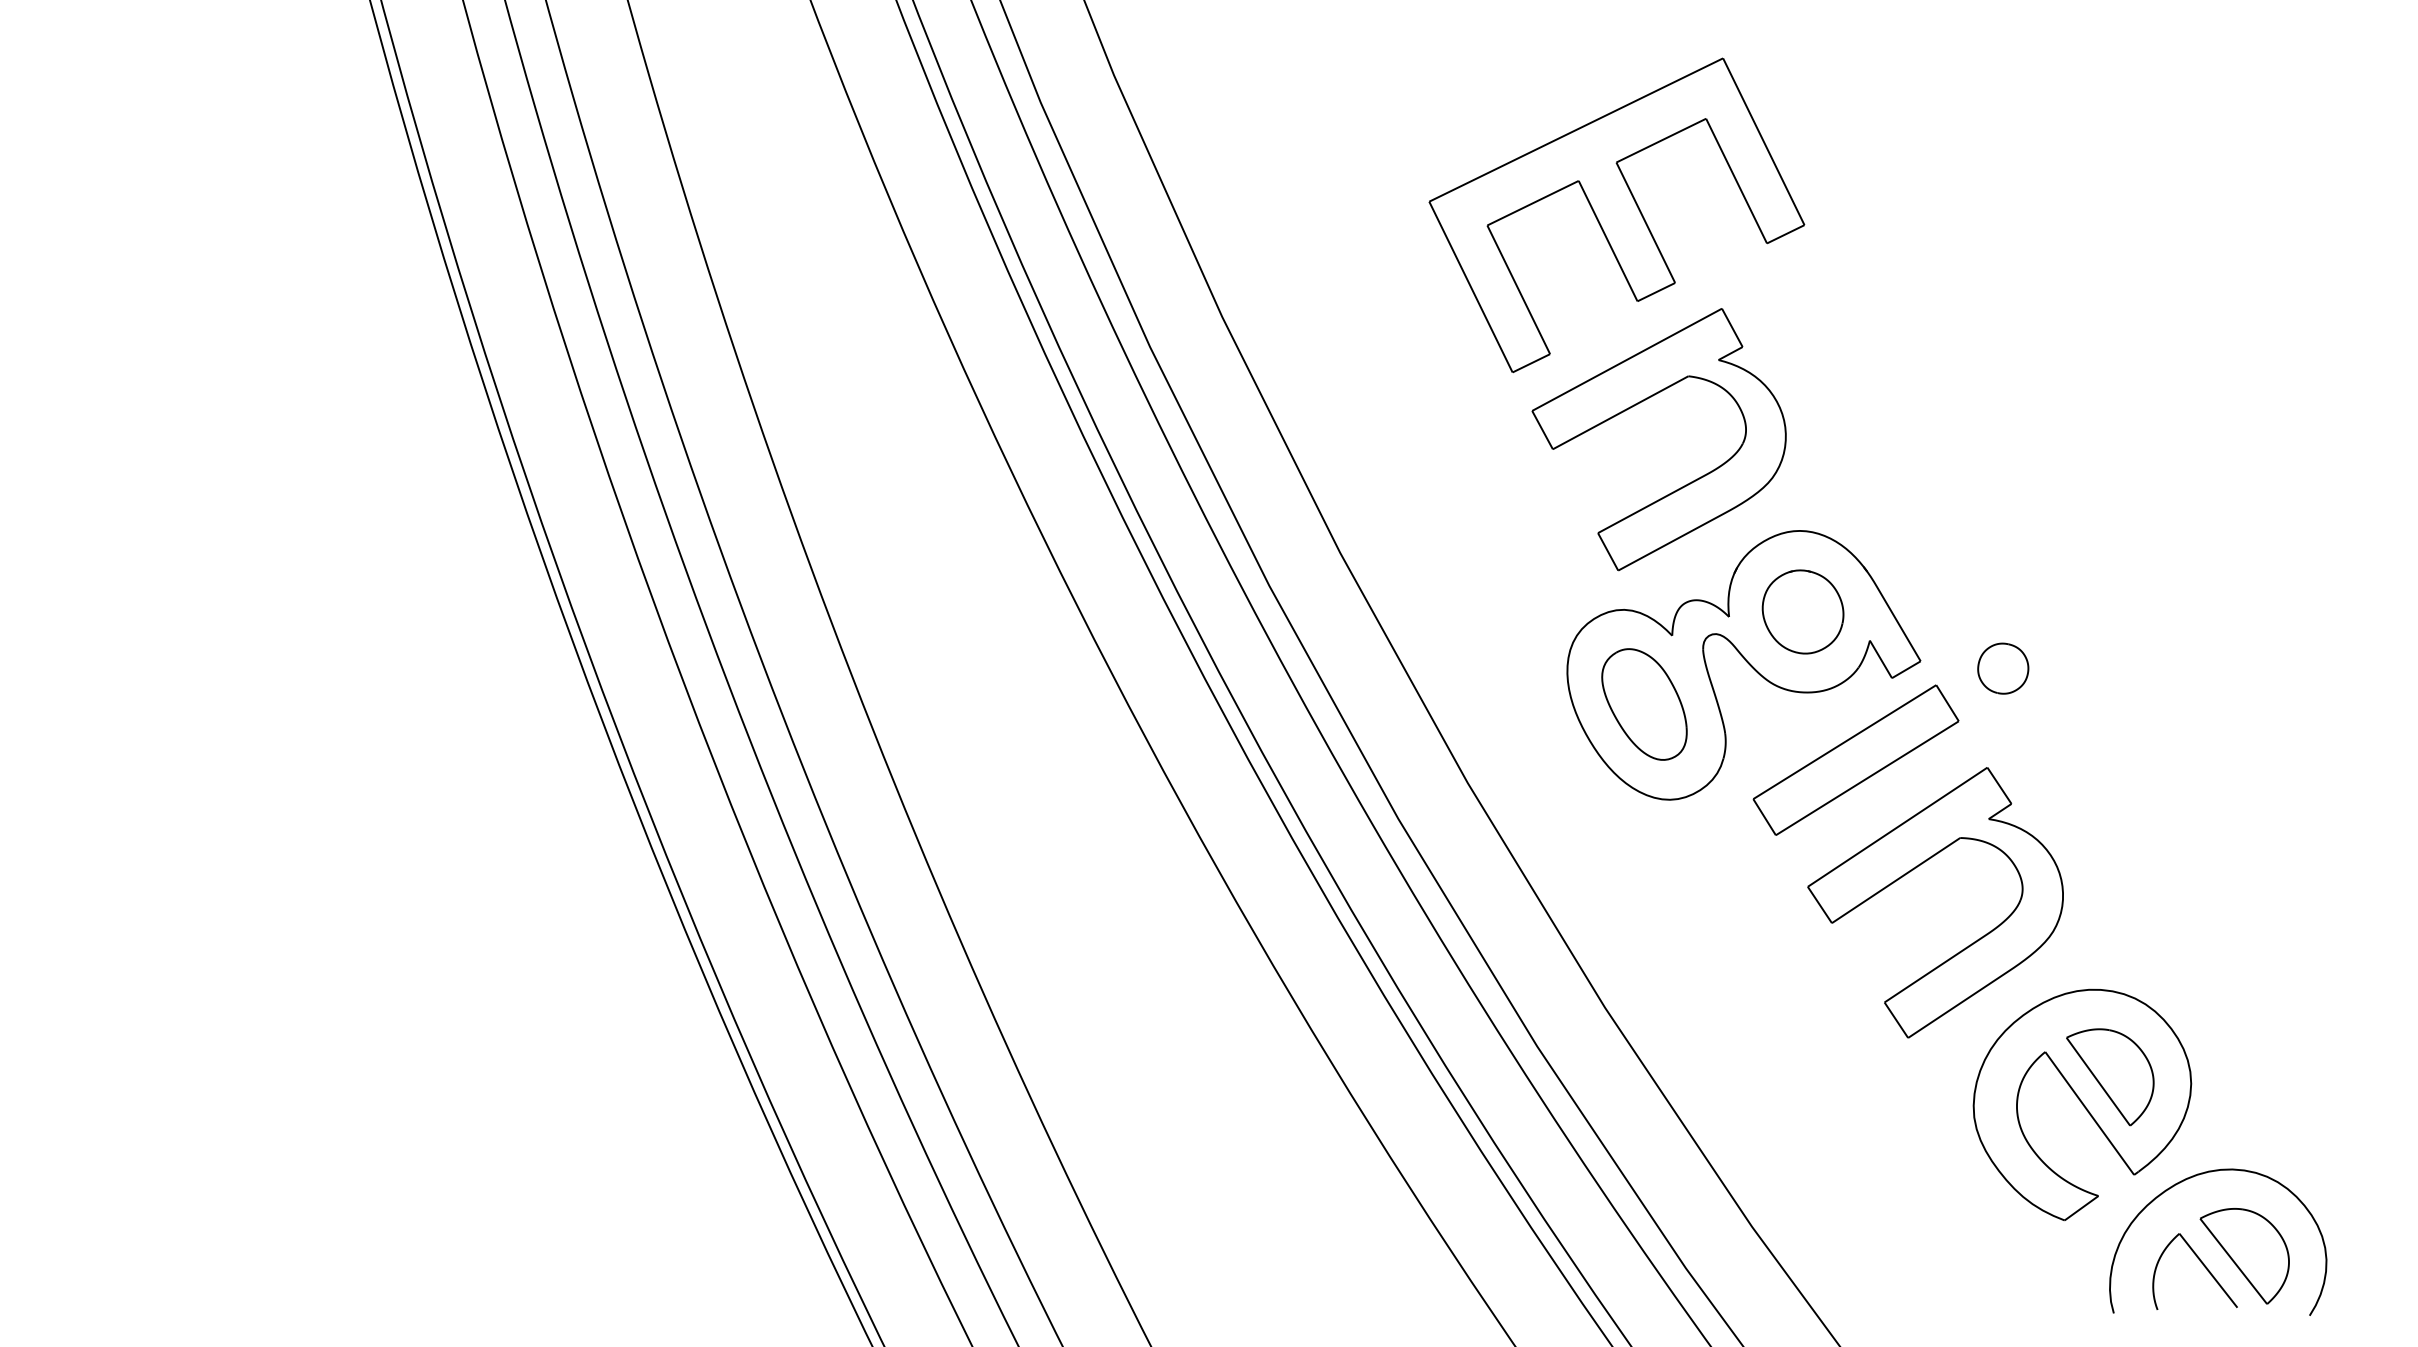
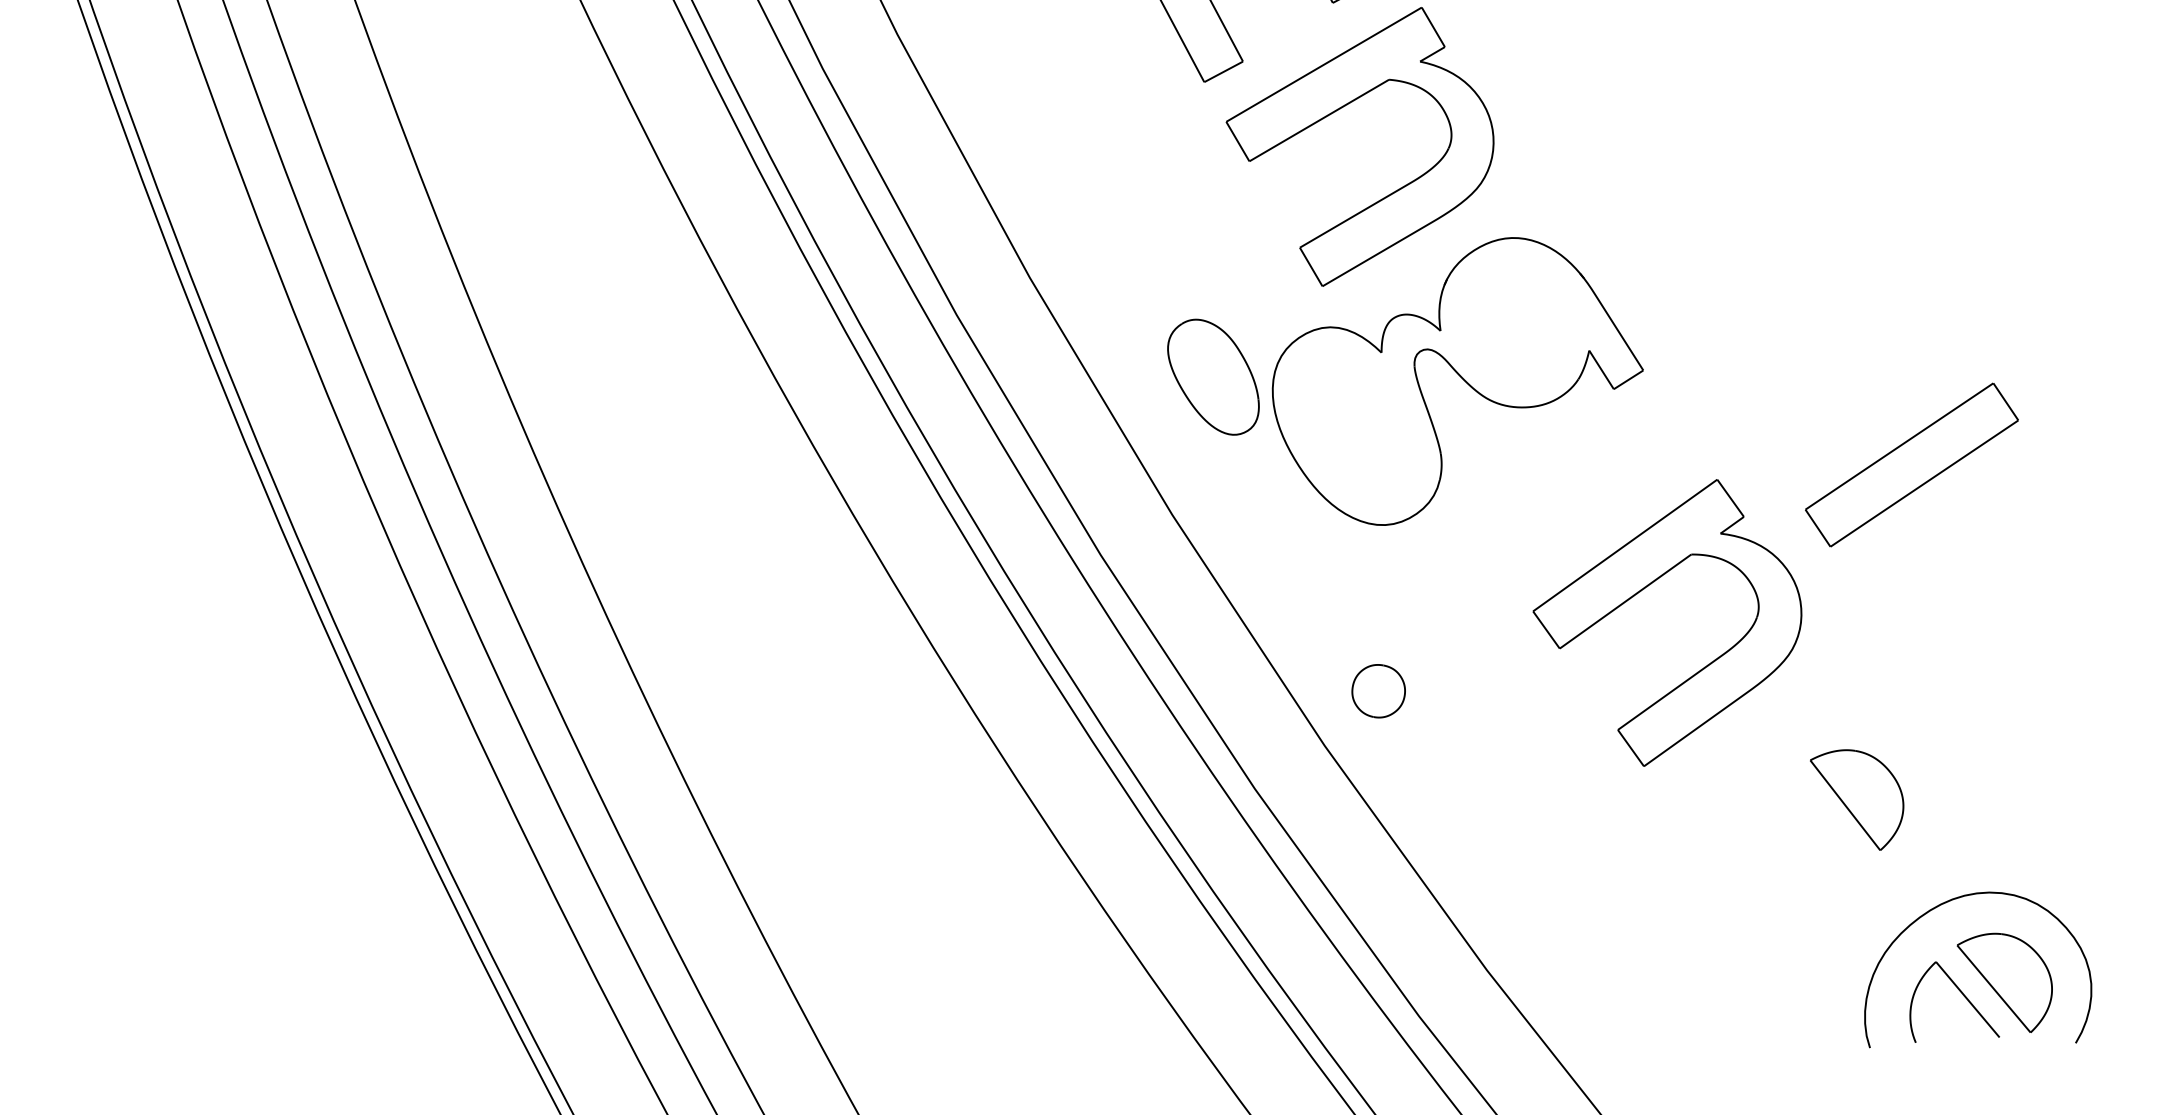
part: (1802, 611) -> (1517, 322), removed
part: (2003, 668) -> (1378, 691), moved
part: (1644, 704) -> (1213, 377), moved
part: (1855, 759) -> (1911, 464), moved
part: (2082, 1104) -> (1829, 829), removed

